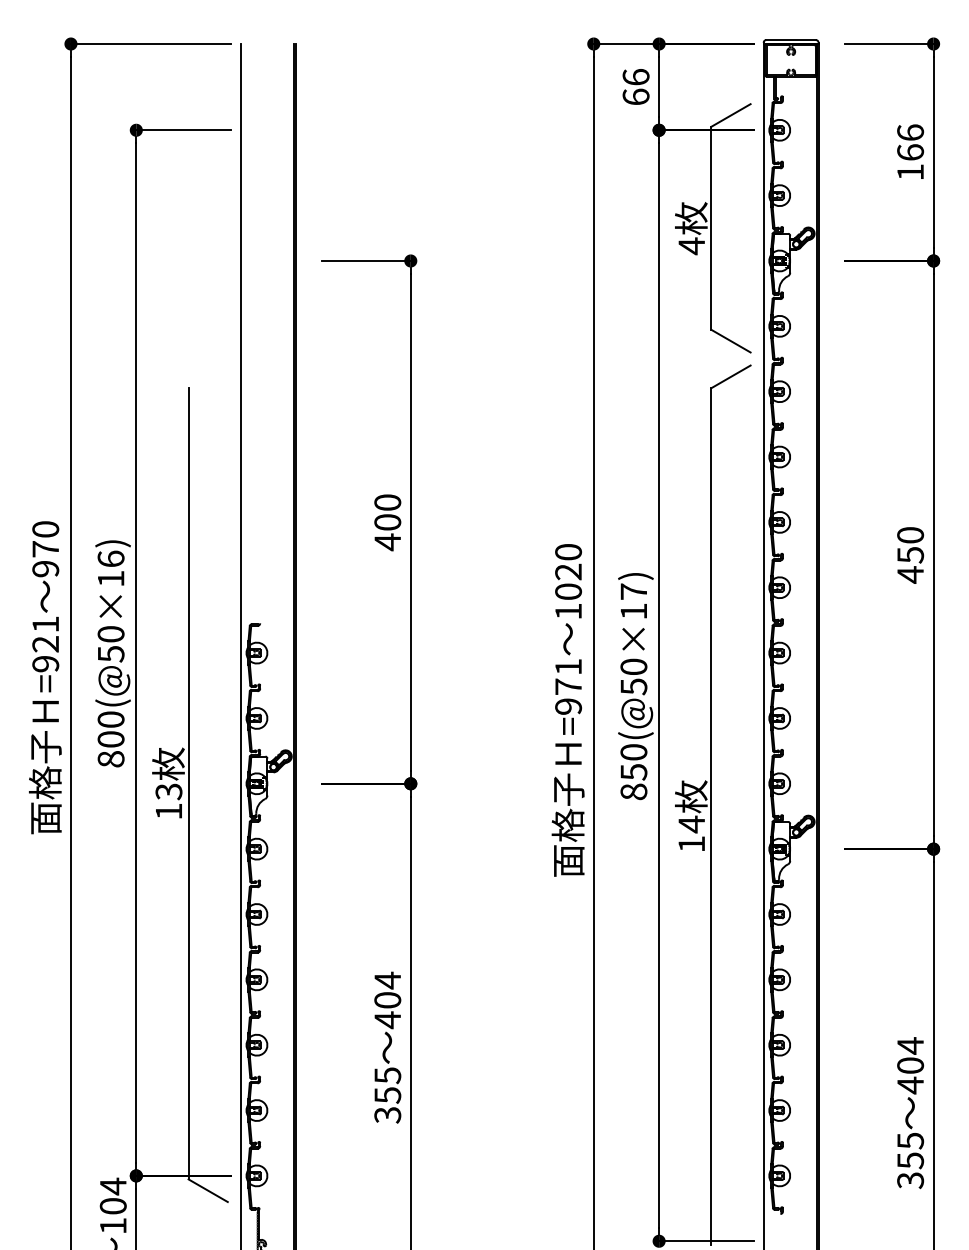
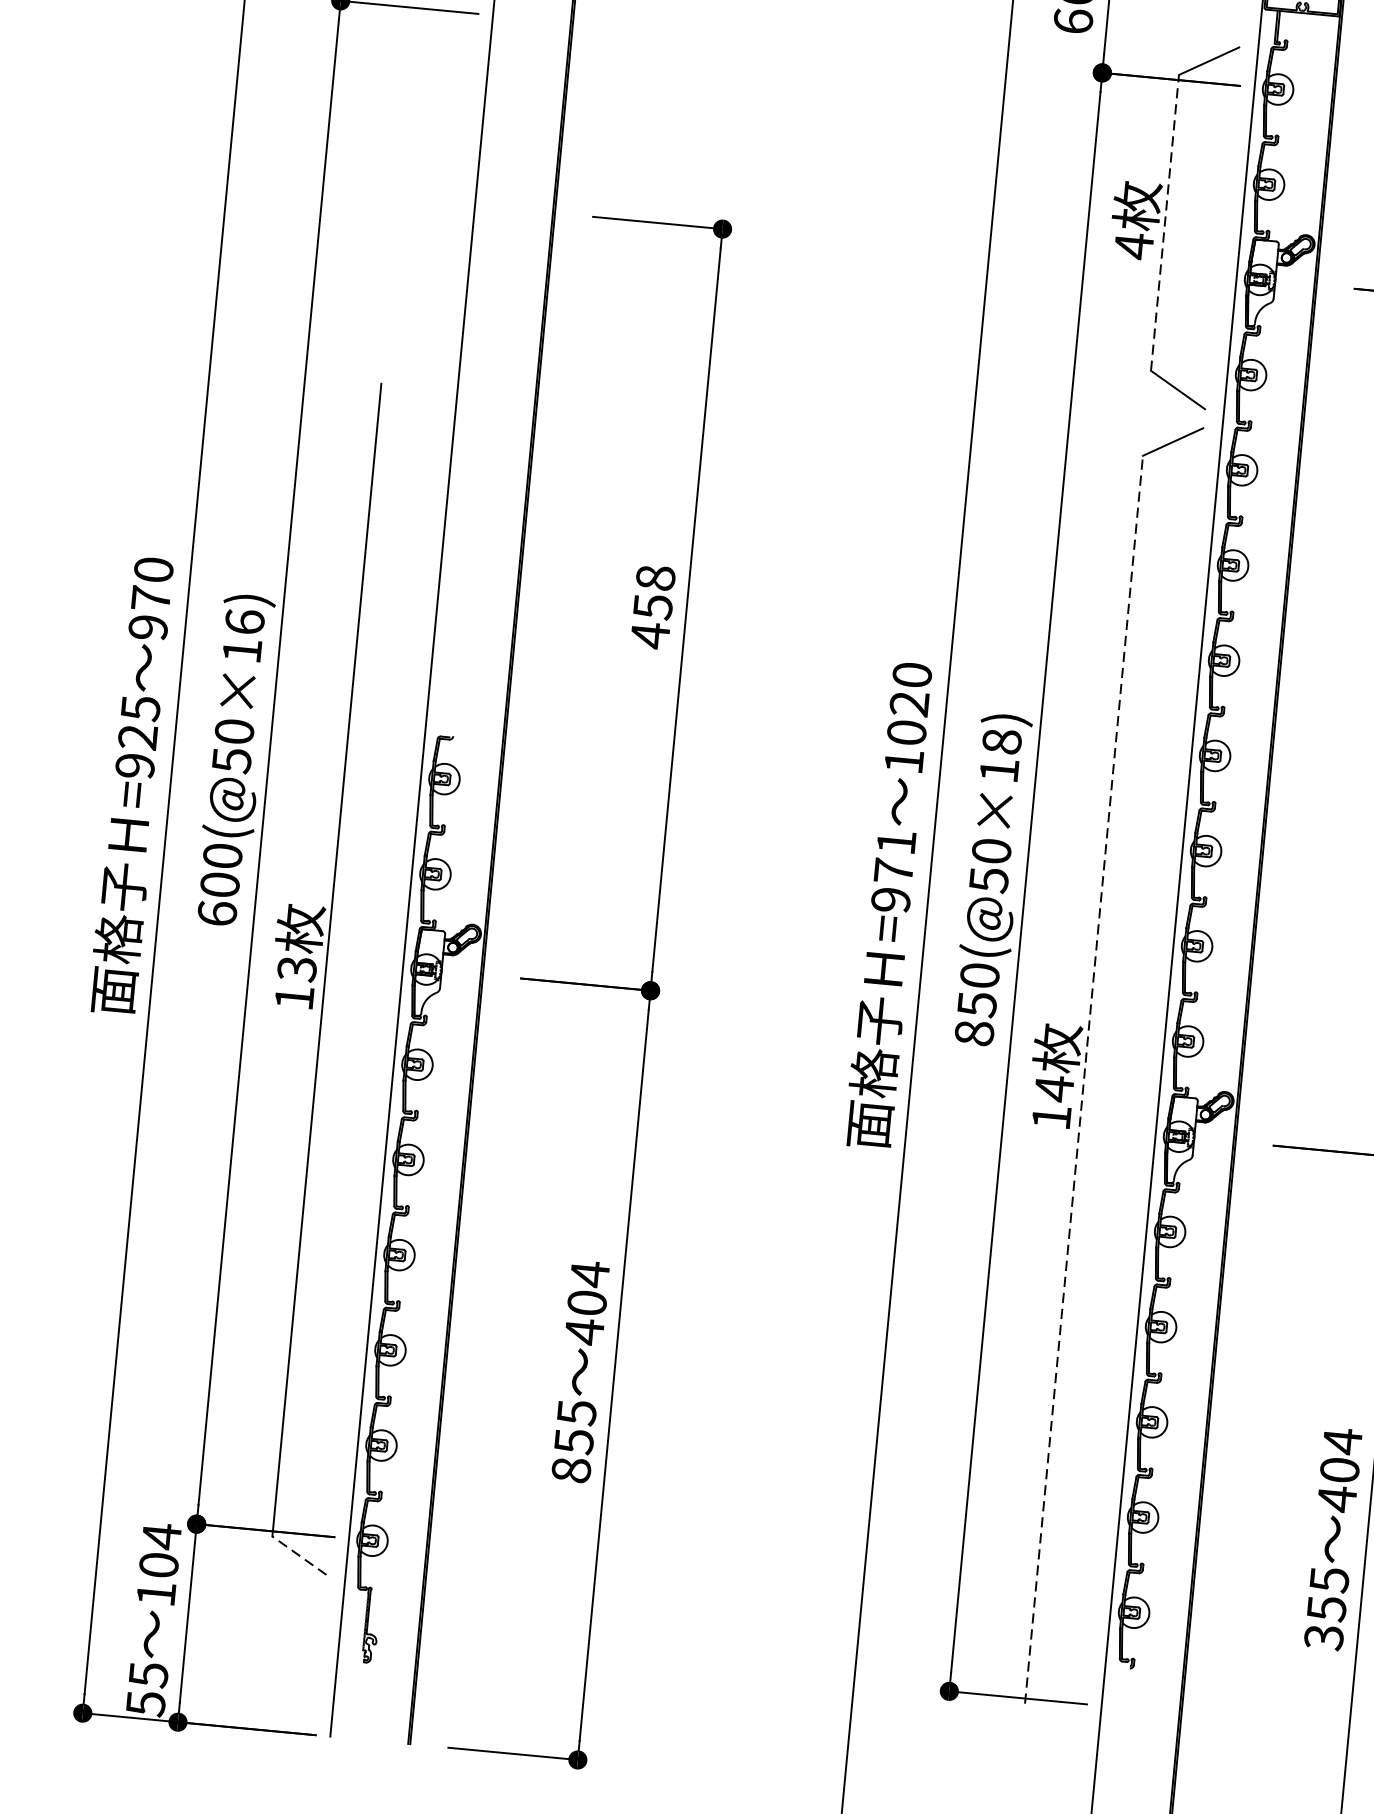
line: (711, 228) -> (1165, 223), solid -> dashed
text: (387, 512) -> (654, 592), 400 -> 458
text: (633, 591) -> (1001, 741), 850(@50×17) -> 850(@50×18)
text: (45, 624) -> (140, 708), =921 -> =925
text: (110, 758) -> (216, 912), 800(@50×16) -> 600(@50×16)
line: (711, 815) -> (1084, 1078), solid -> dashed
text: (387, 1114) -> (571, 1469), 355 -> 855
line: (208, 1190) -> (299, 1555), solid -> dashed

